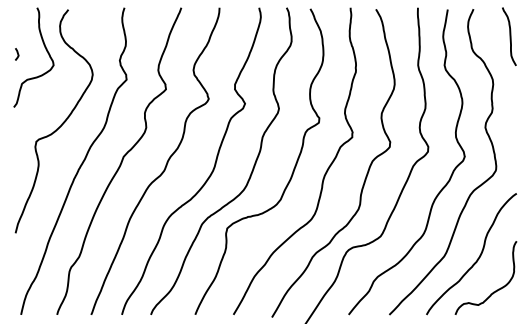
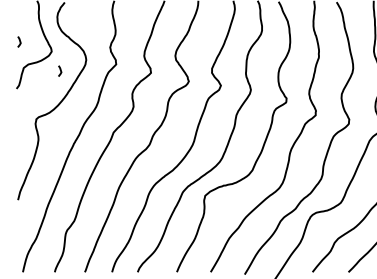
line: (63, 87) -> (60, 71), added

